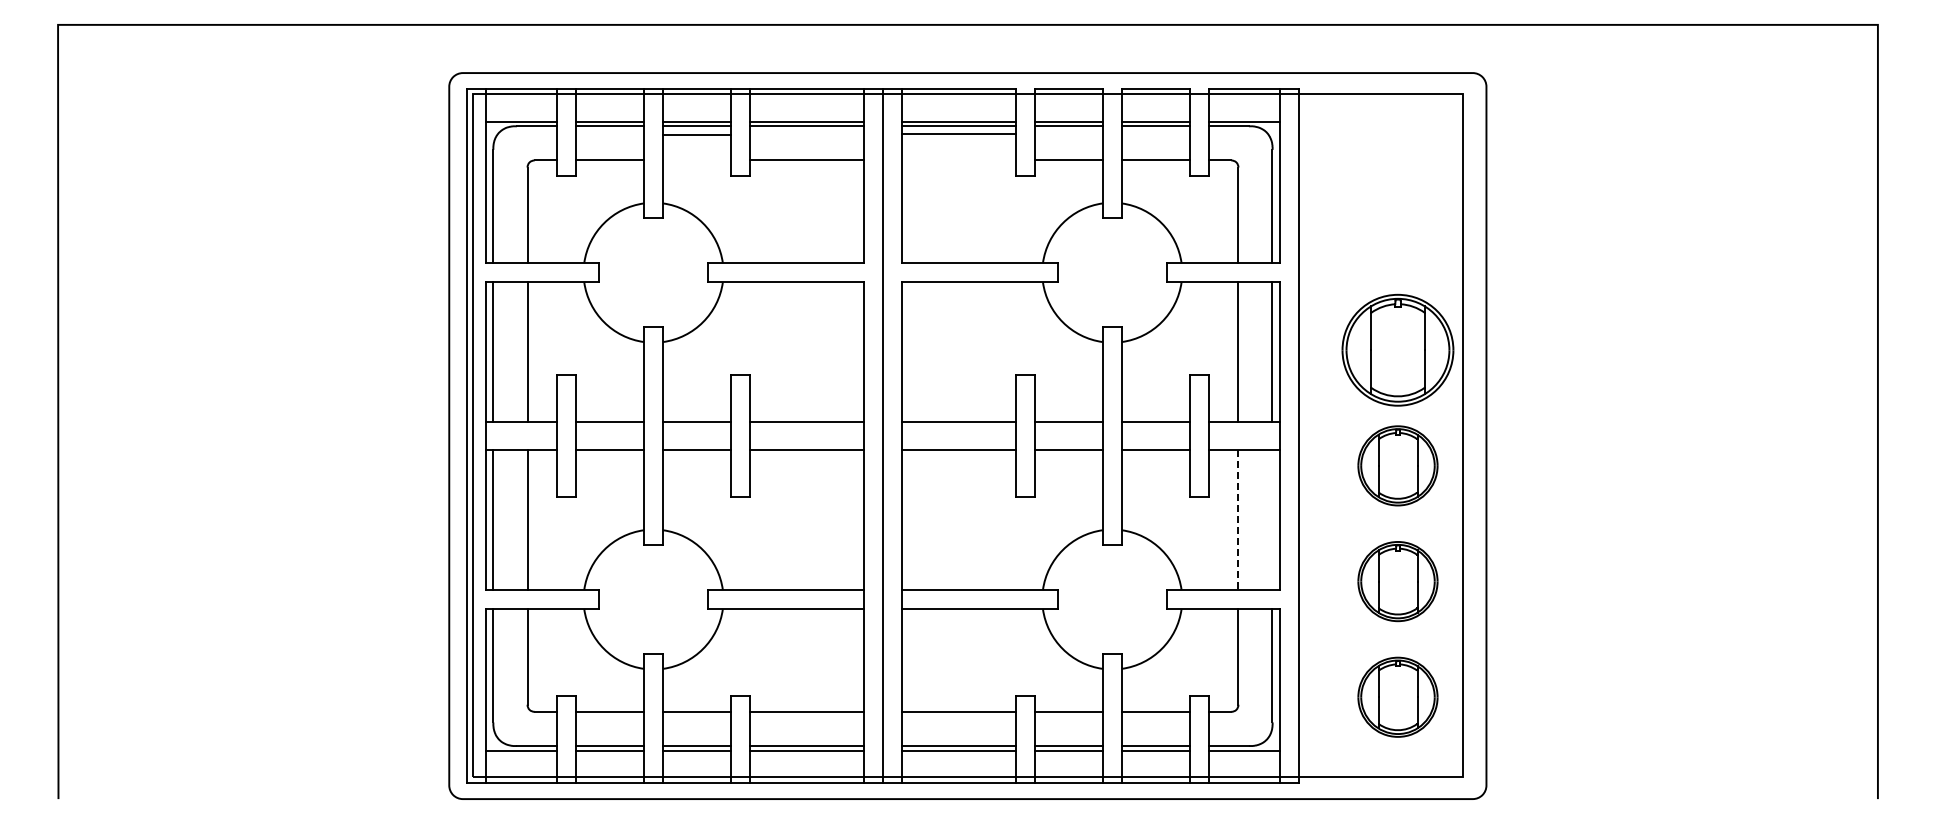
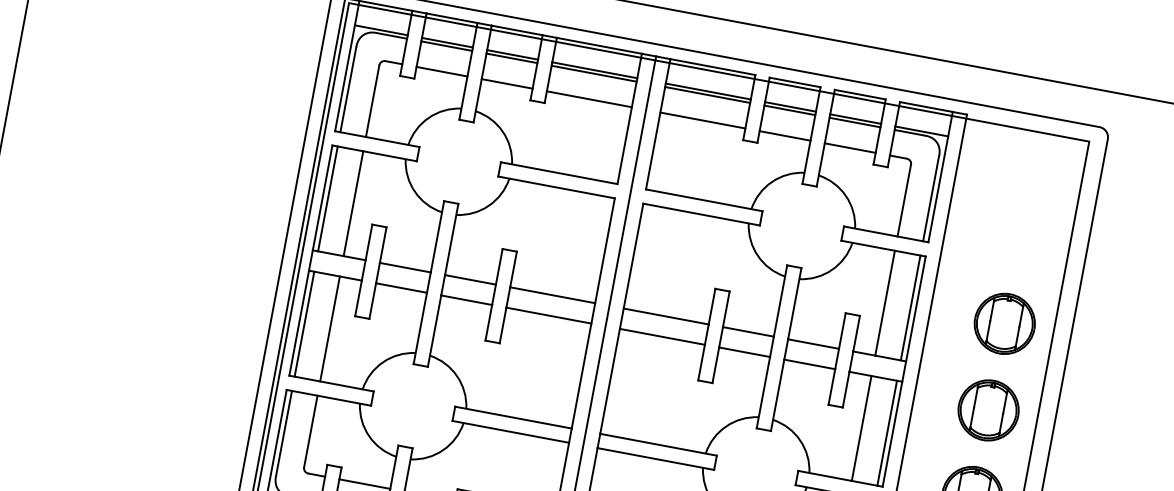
line: (958, 134) -> (702, 120), moved
line: (697, 135) -> (507, 83), moved
part: (1397, 349) -> (1004, 323), size x0.71
line: (1272, 519) -> (887, 432), added
line: (1238, 520) -> (861, 428), dashed -> solid

